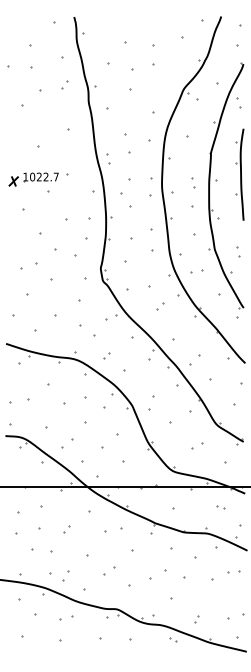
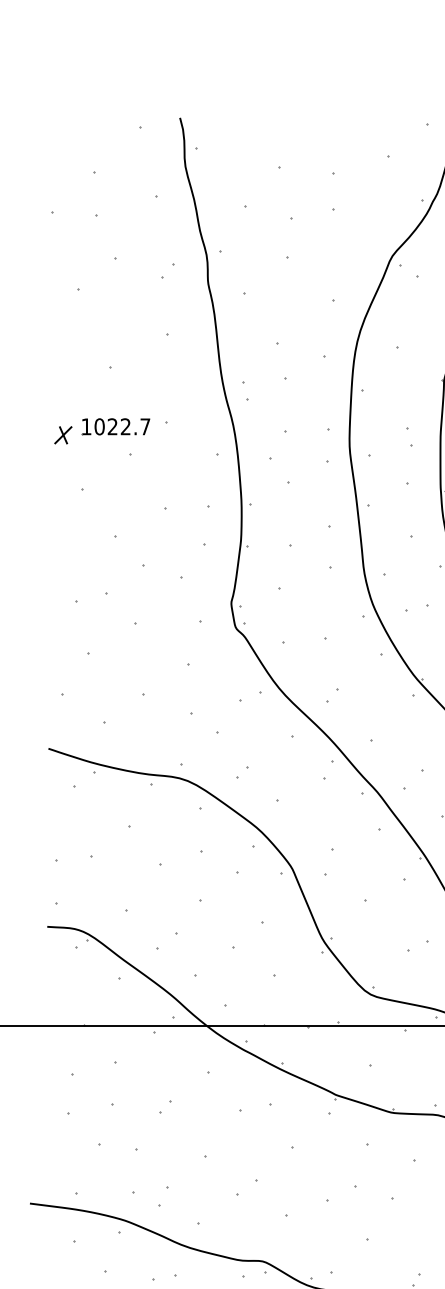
part: (64, 84) -> (167, 271), moved
part: (160, 306) -> (333, 696), moved

